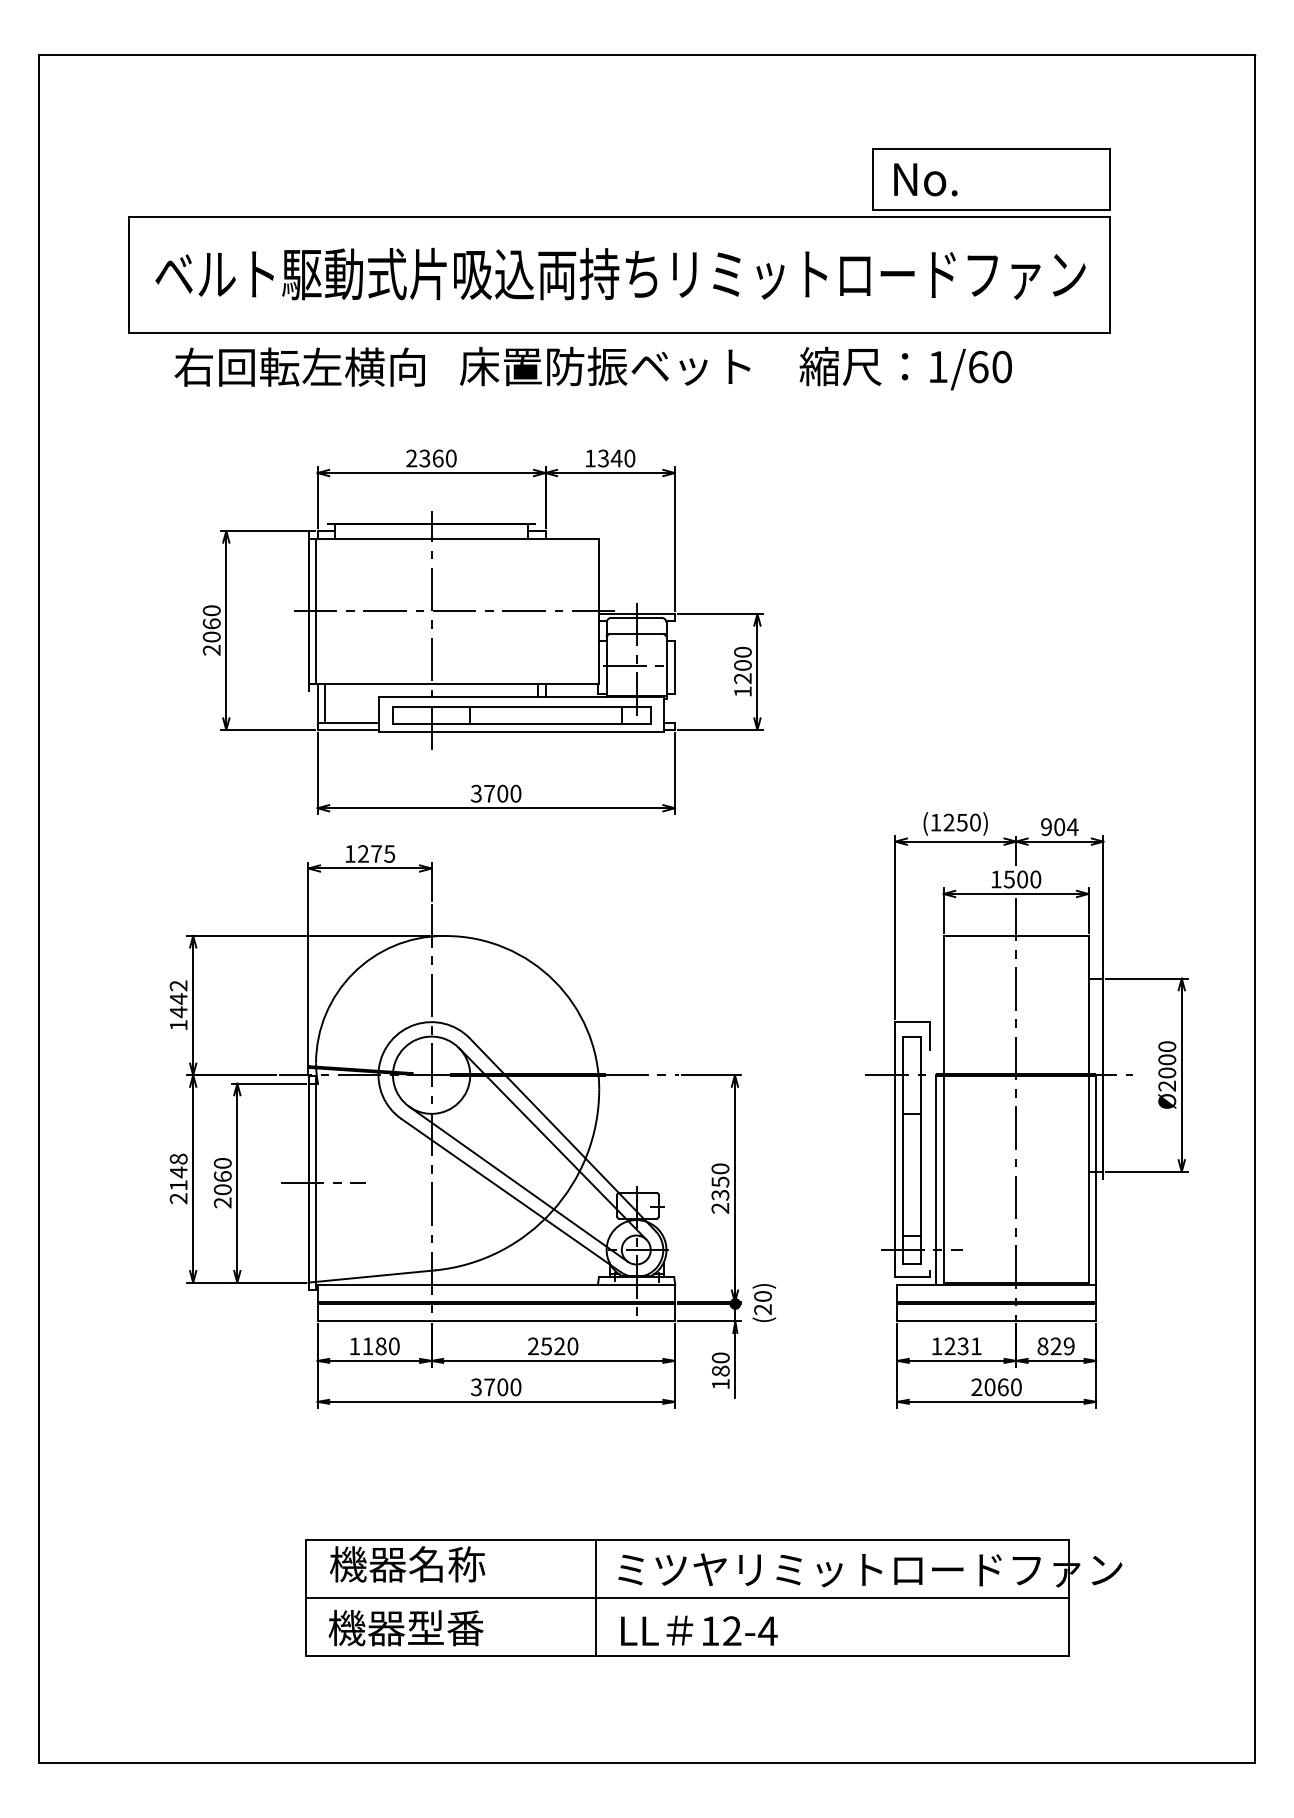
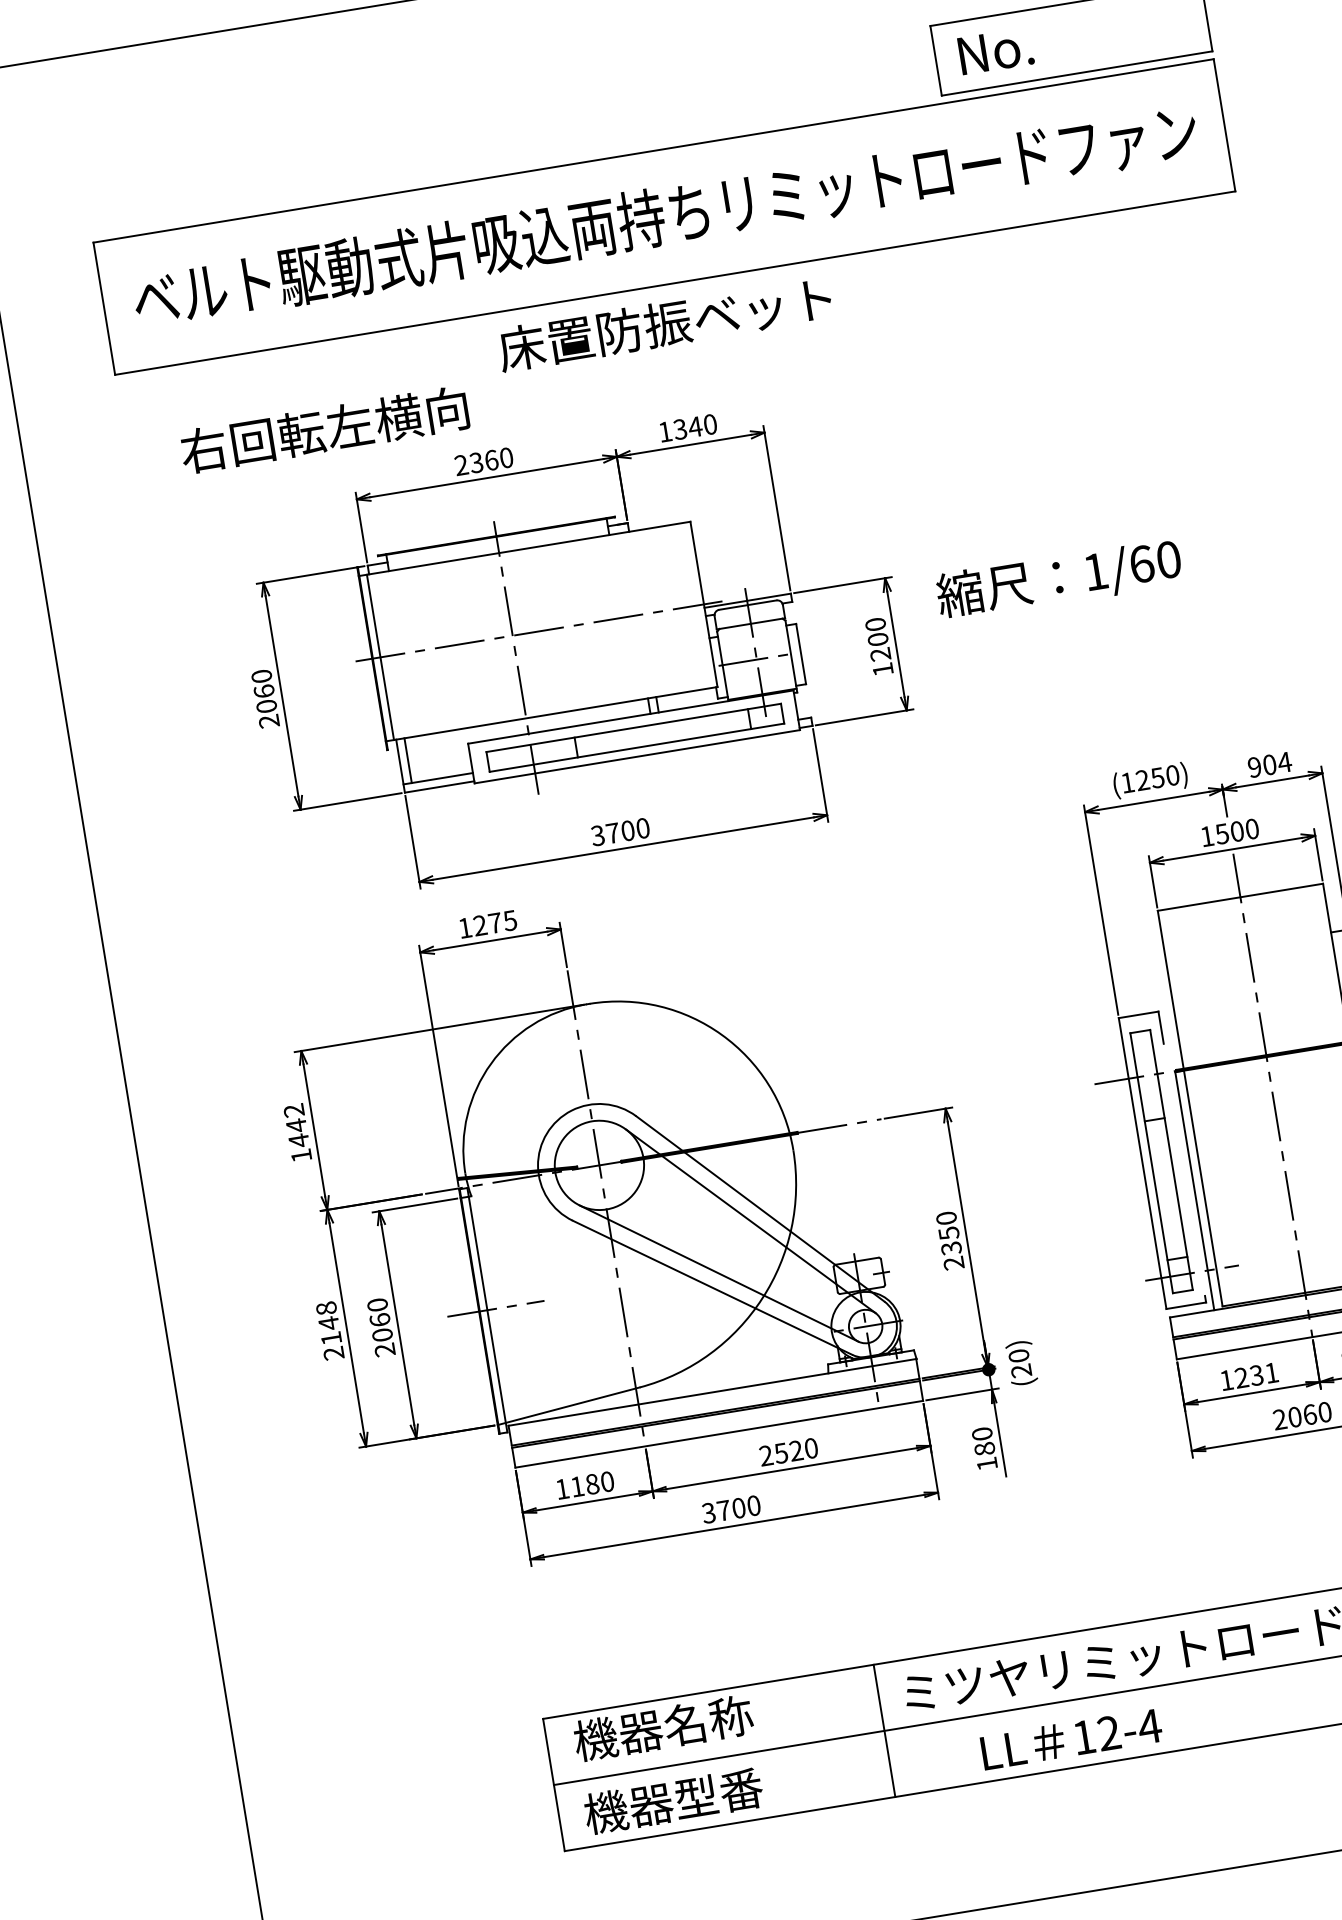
text: (299, 366) -> (324, 429), moved
text: (905, 368) -> (1058, 579), moved
text: (699, 1630) -> (1071, 1738), moved

